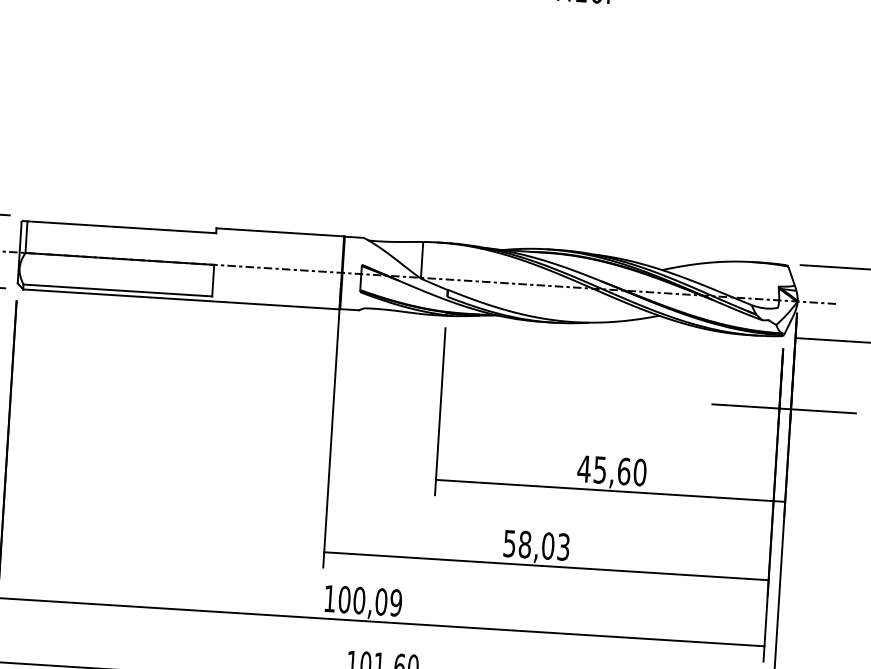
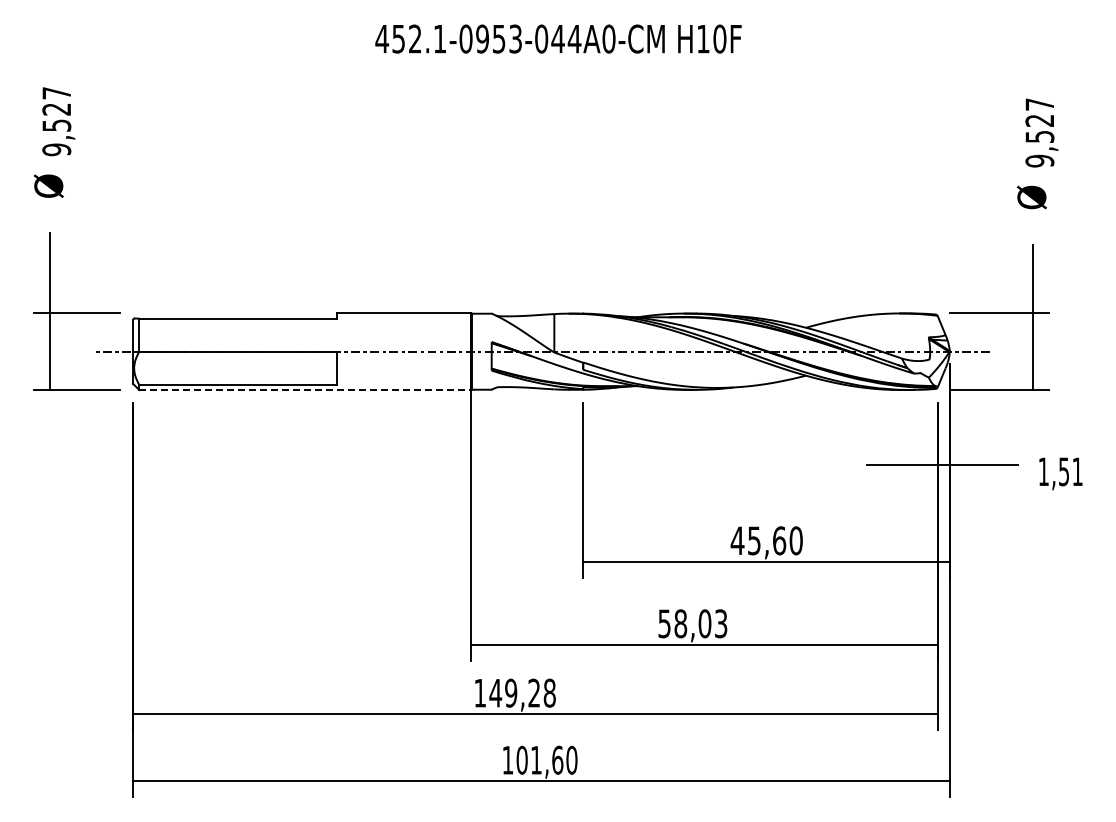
line: (181, 299) -> (305, 390), solid -> dashed
text: (370, 600) -> (522, 692), 100,09 -> 149,28

